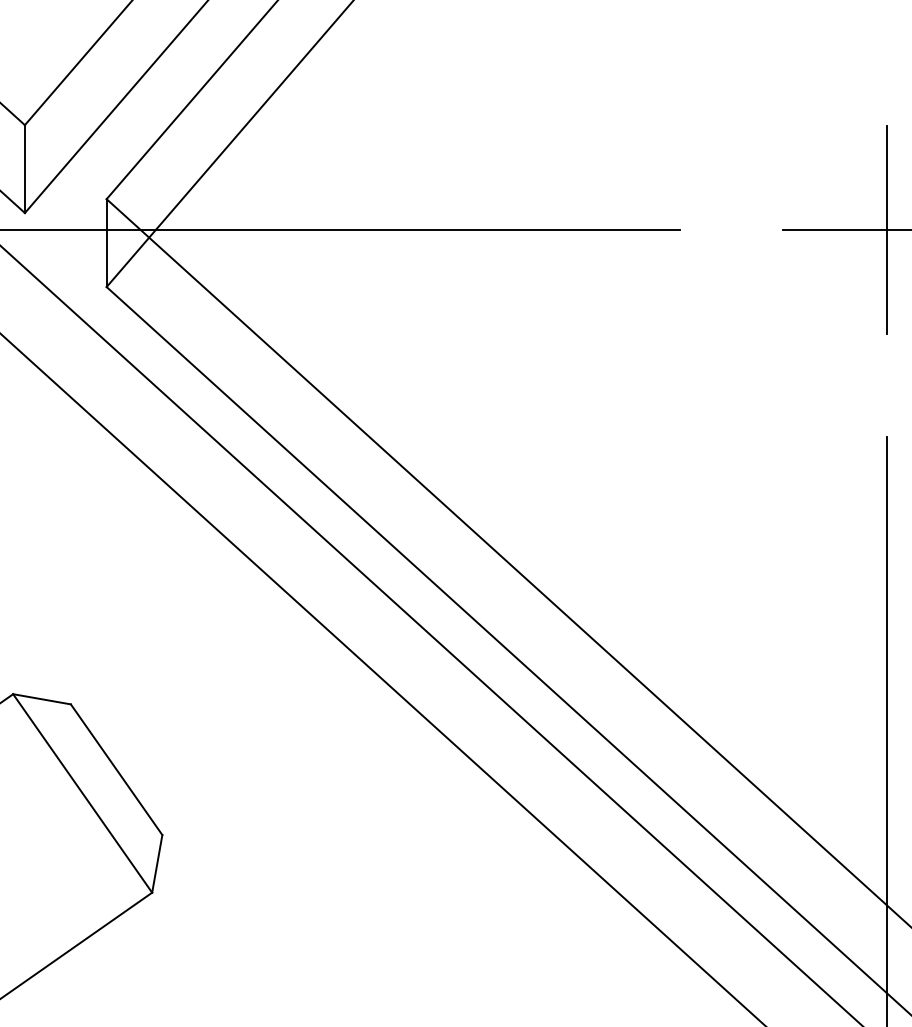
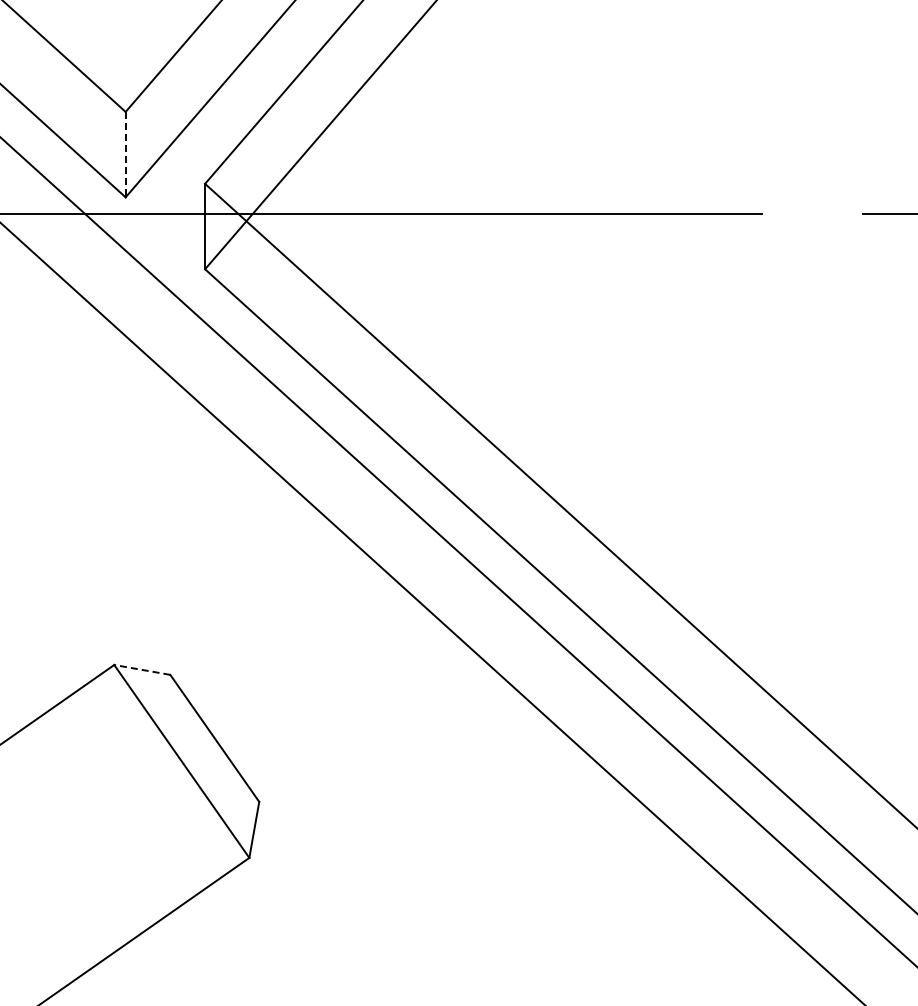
line: (24, 168) -> (125, 154), solid -> dashed
line: (41, 698) -> (141, 669), solid -> dashed

